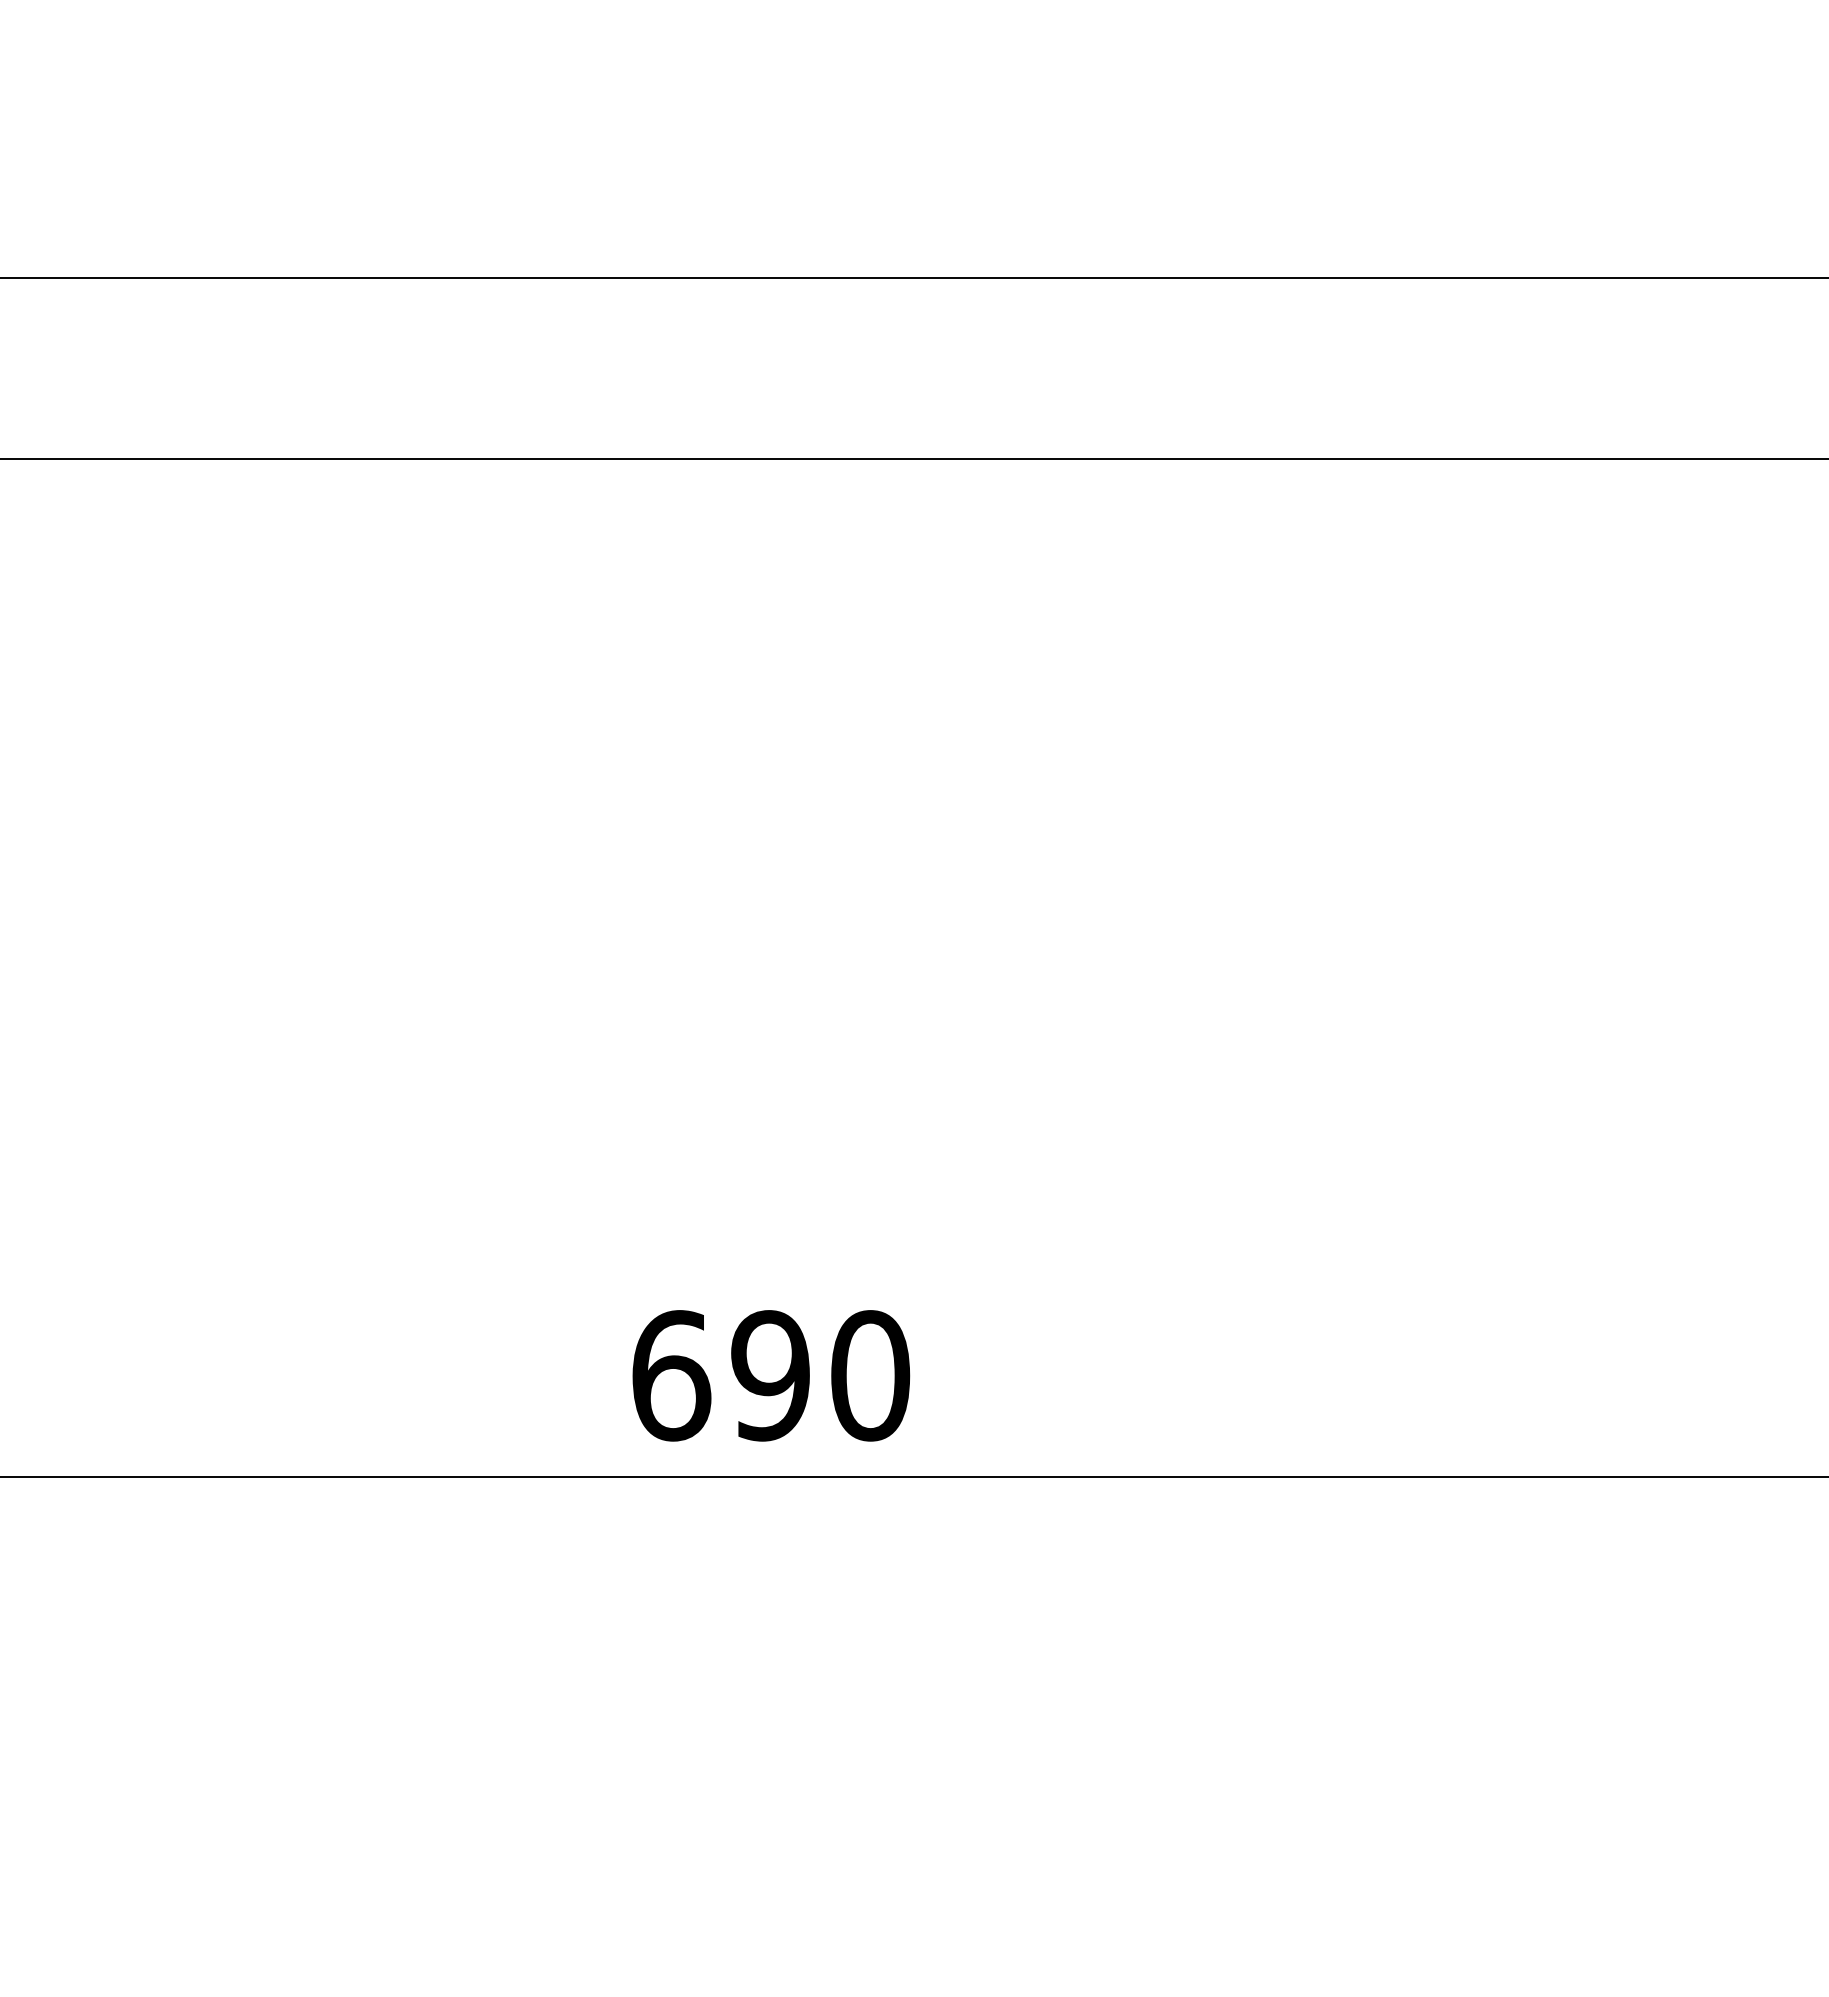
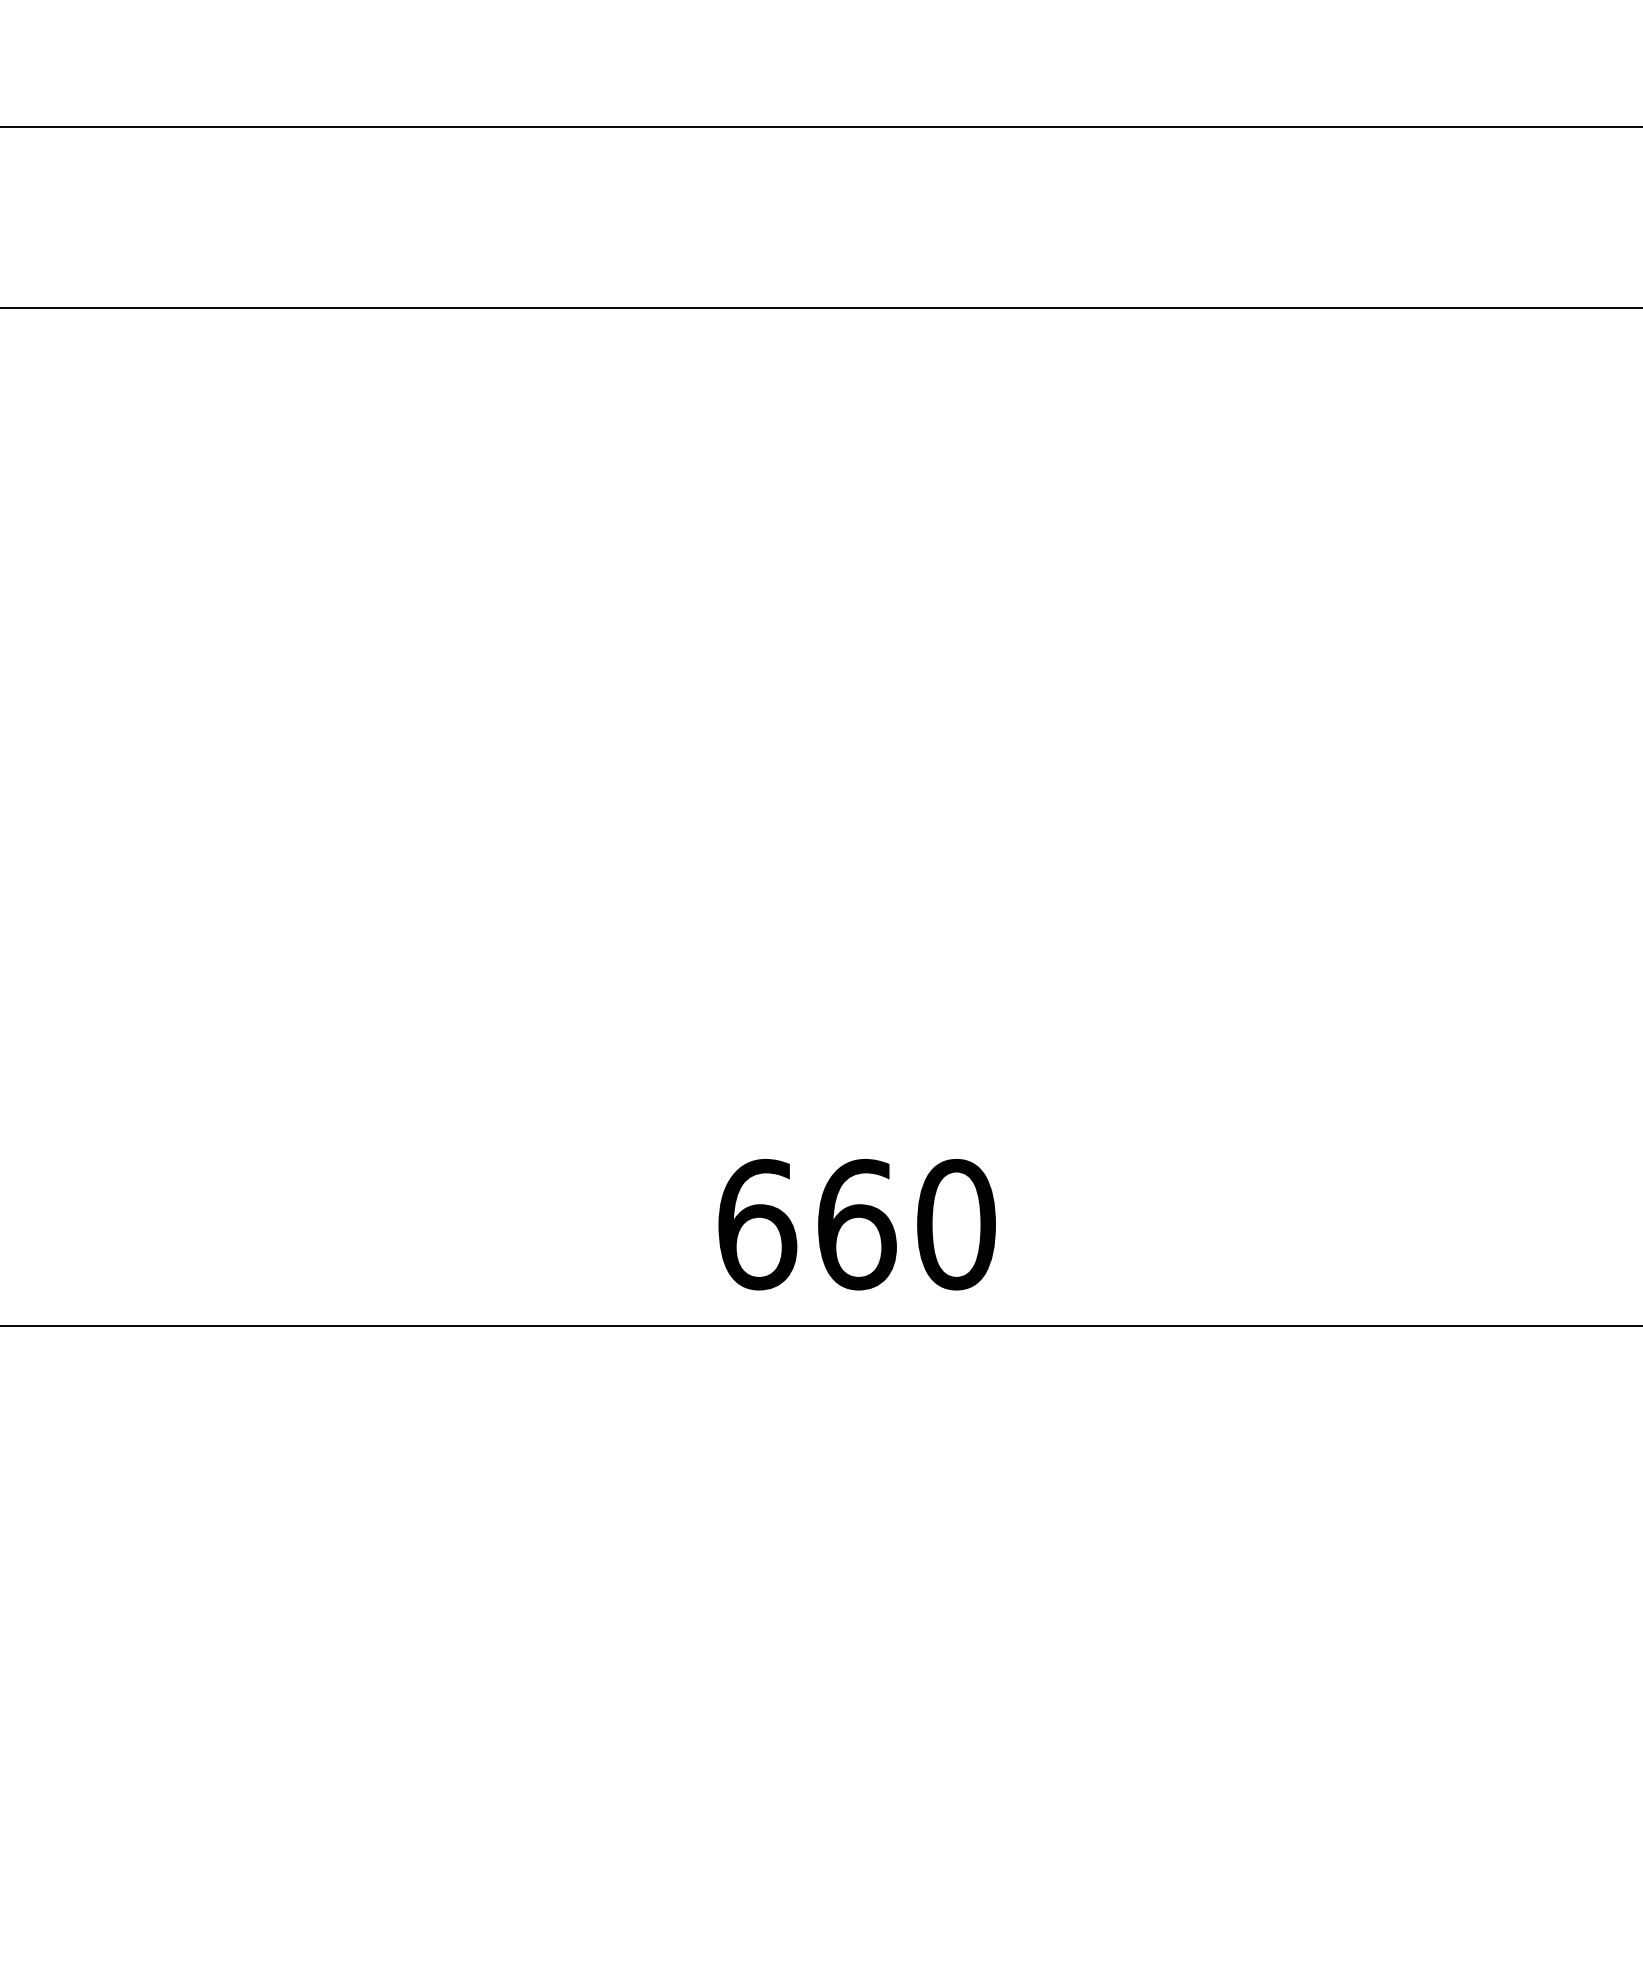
text: (771, 1375) -> (857, 1224), 690 -> 660

